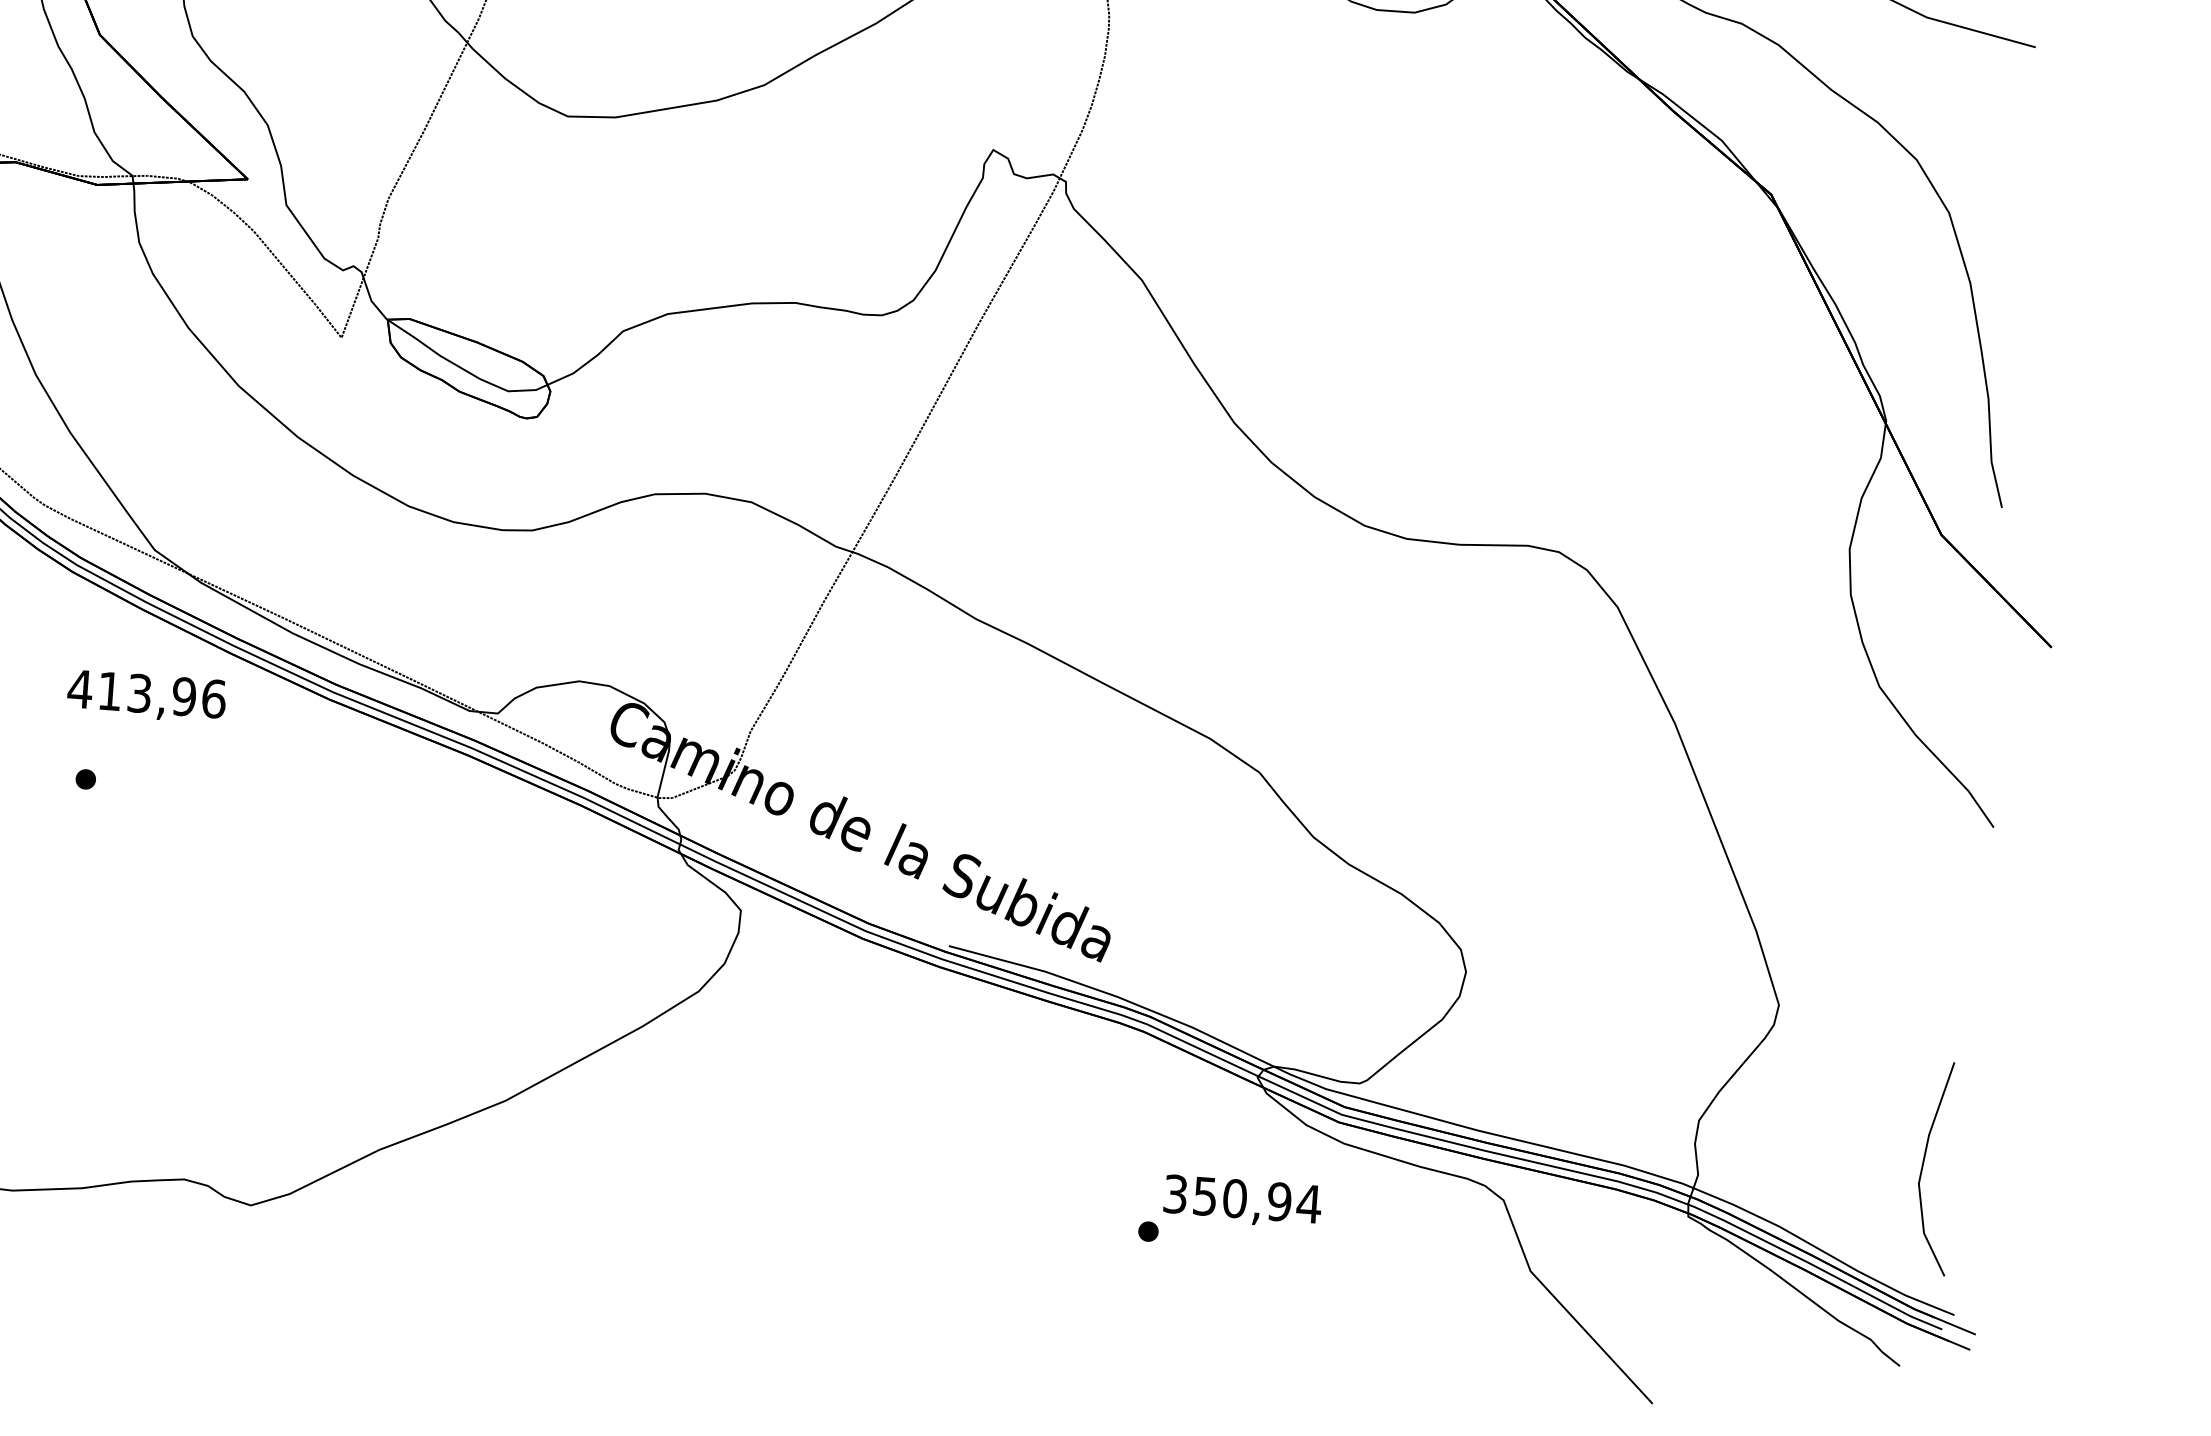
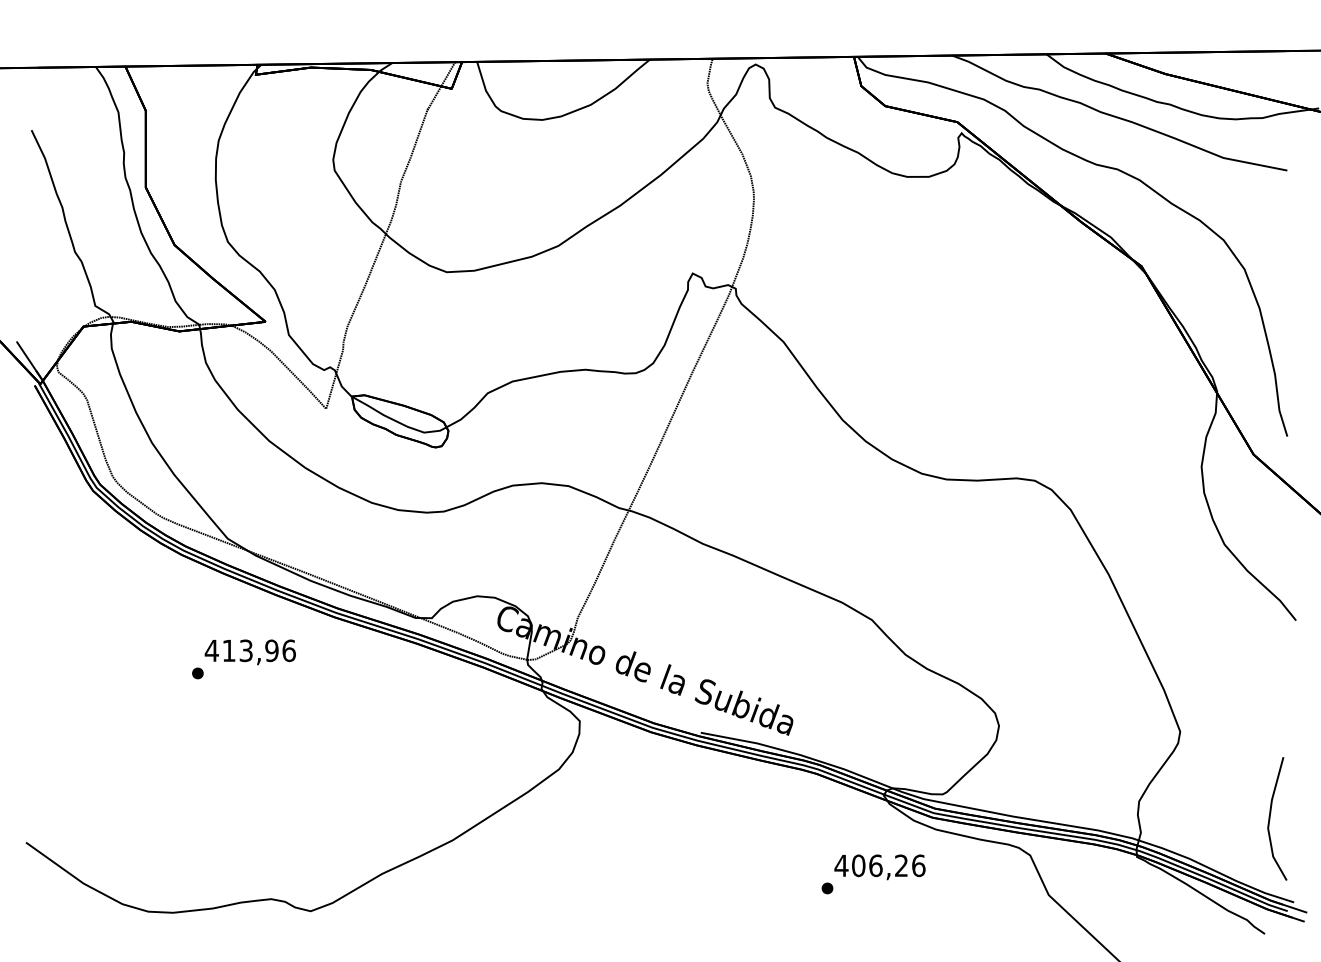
text: (145, 696) -> (249, 652), moved
text: (1241, 1198) -> (879, 865), 350,94 -> 406,26

